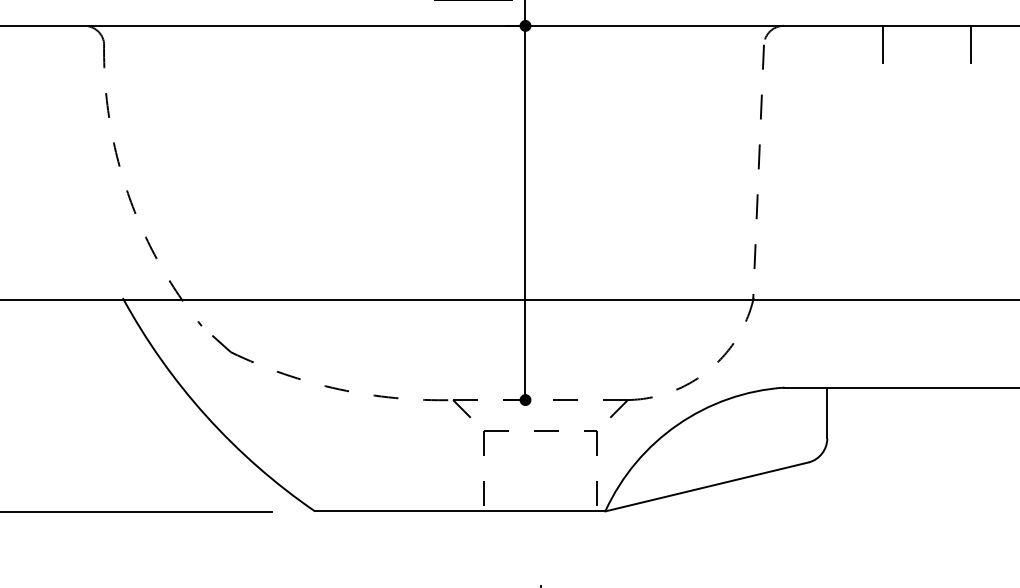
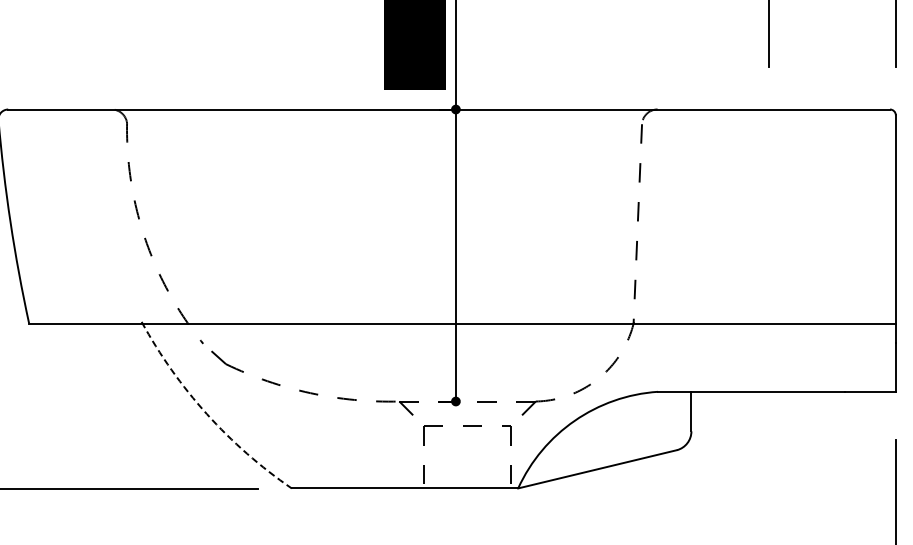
line: (883, 43) -> (735, 123), removed
line: (970, 43) -> (803, 123), removed
arc: (205, 416) -> (206, 414), solid -> dashed

